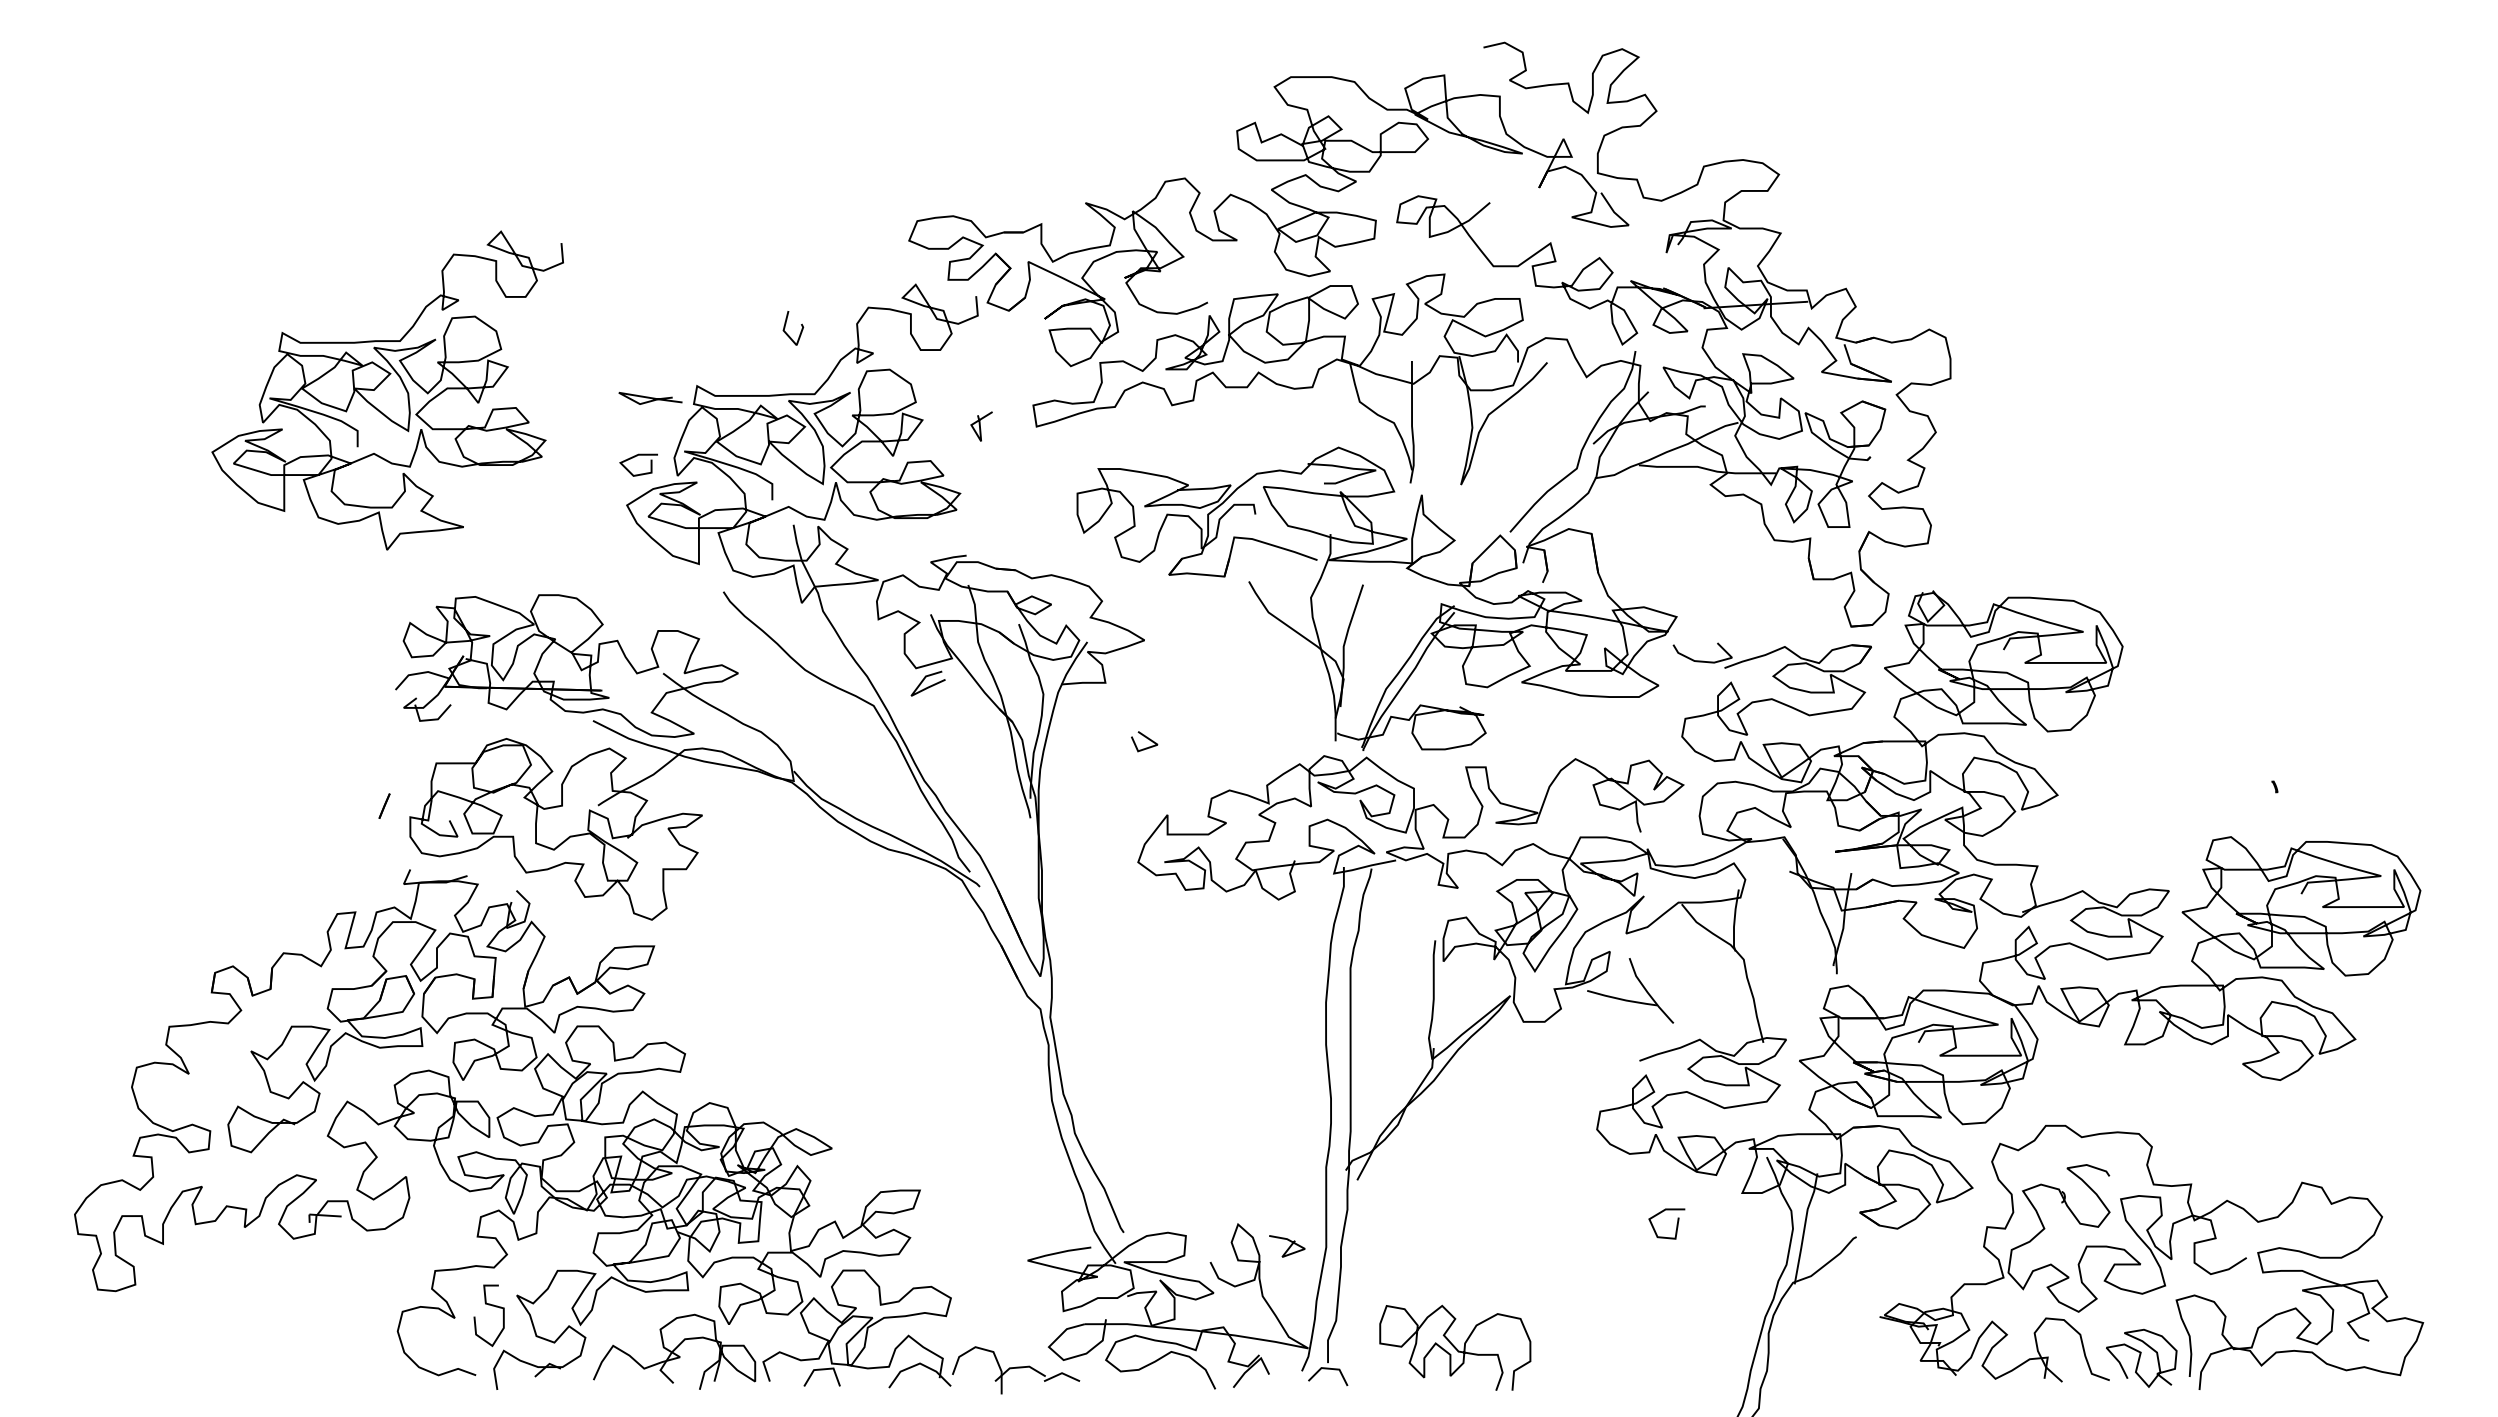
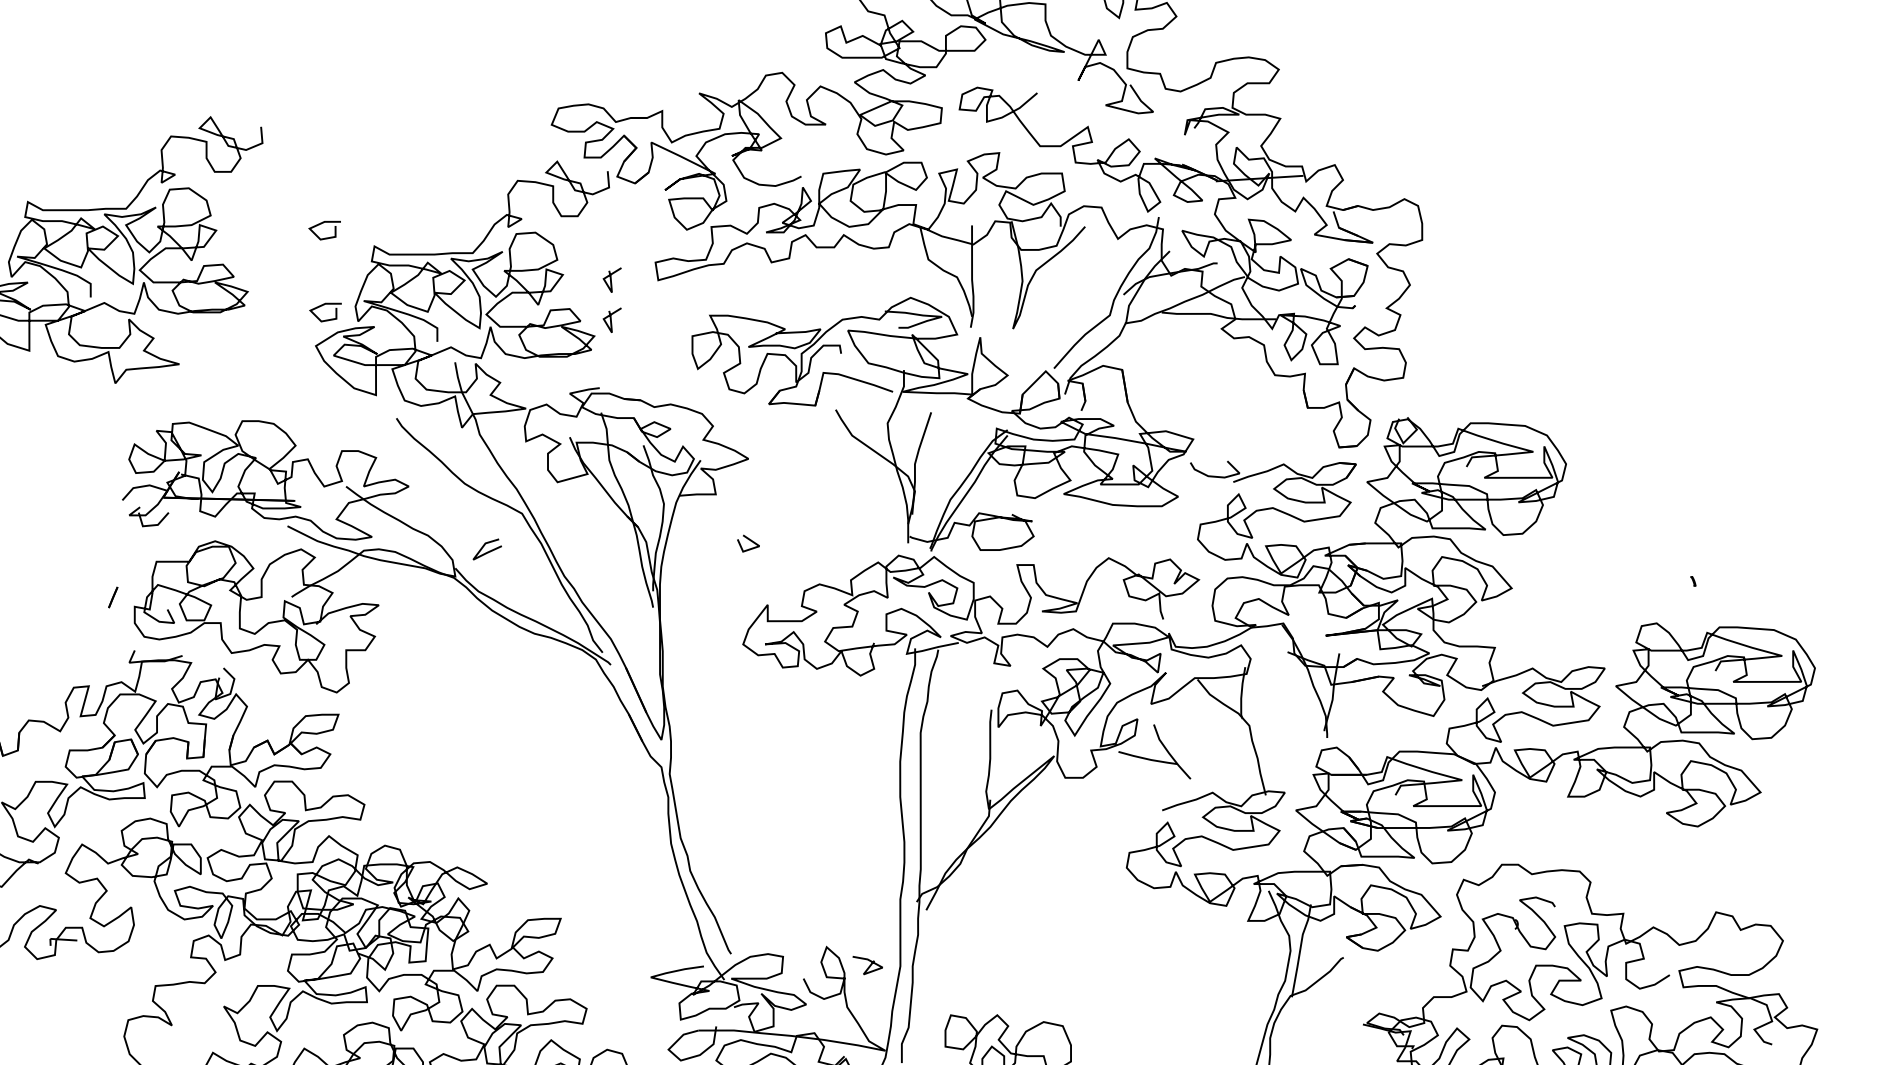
line: (800, 331) -> (460, 200), removed
curve: (634, 359) -> (322, 224), added
curve: (650, 398) -> (335, 256), removed
line: (980, 474) -> (611, 320), added
line: (927, 686) -> (486, 551), moved
curve: (1676, 1224) -> (1193, 947), removed
curve: (492, 1306) -> (203, 1015), removed

